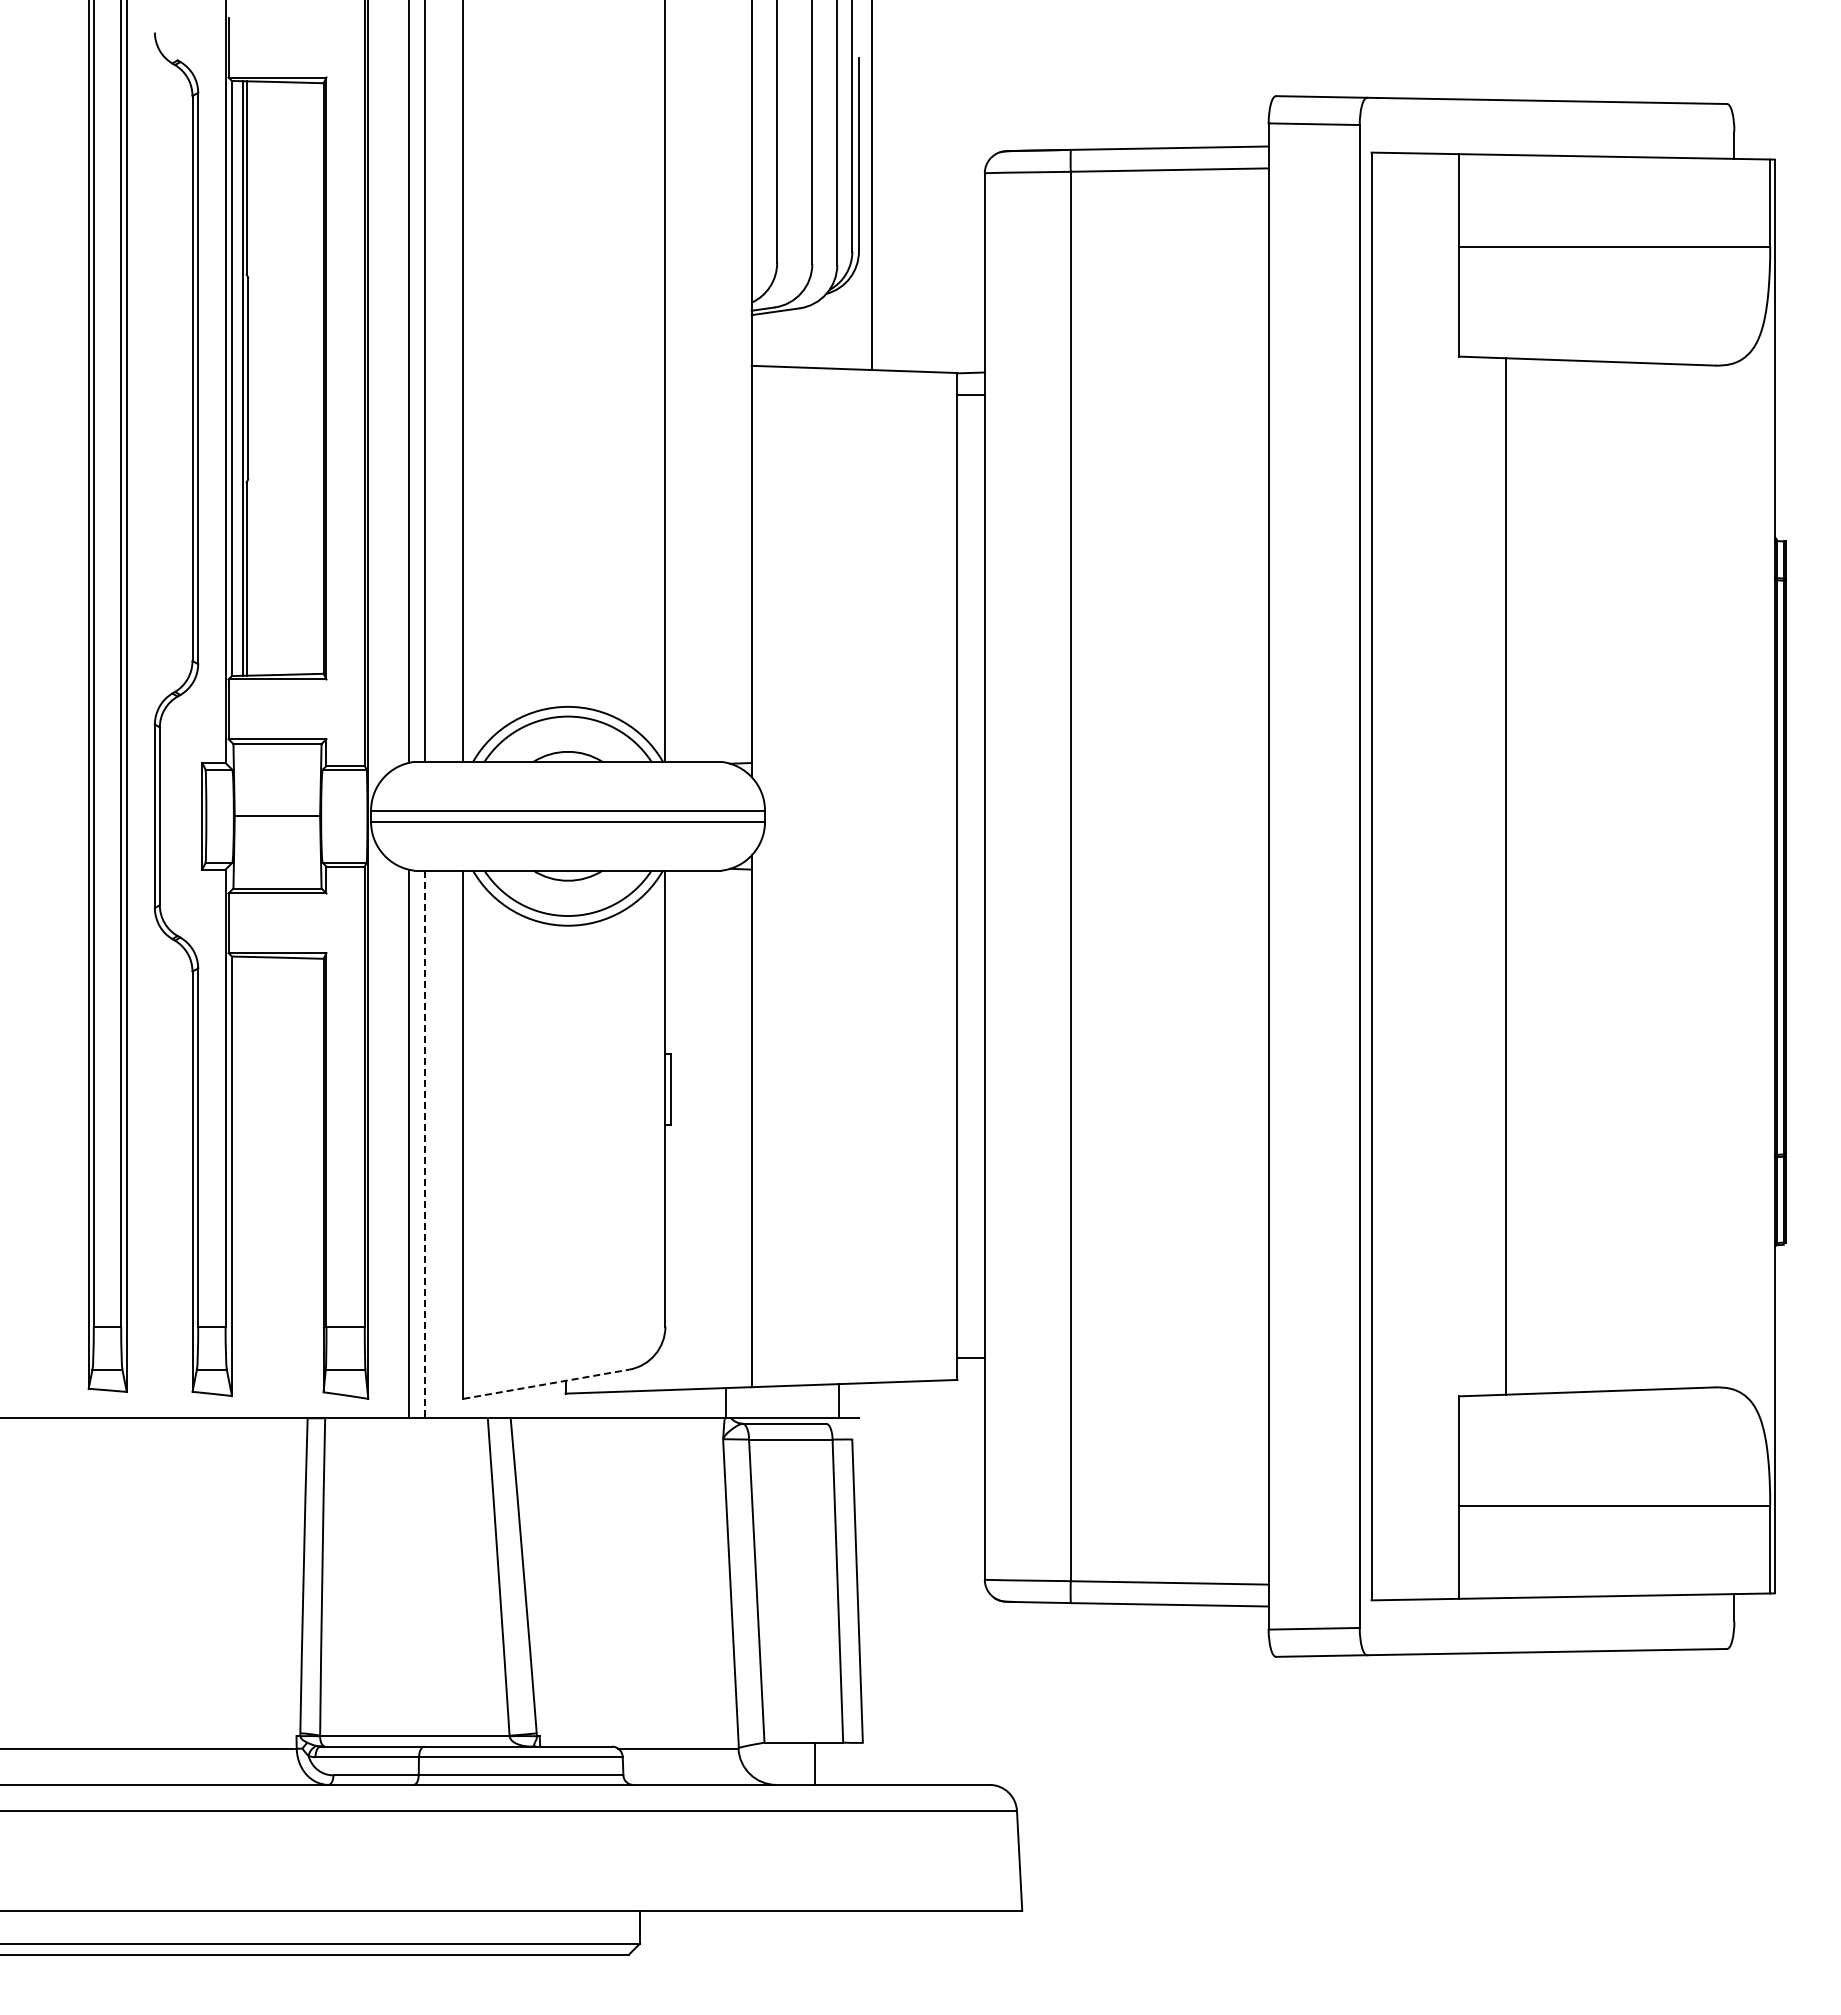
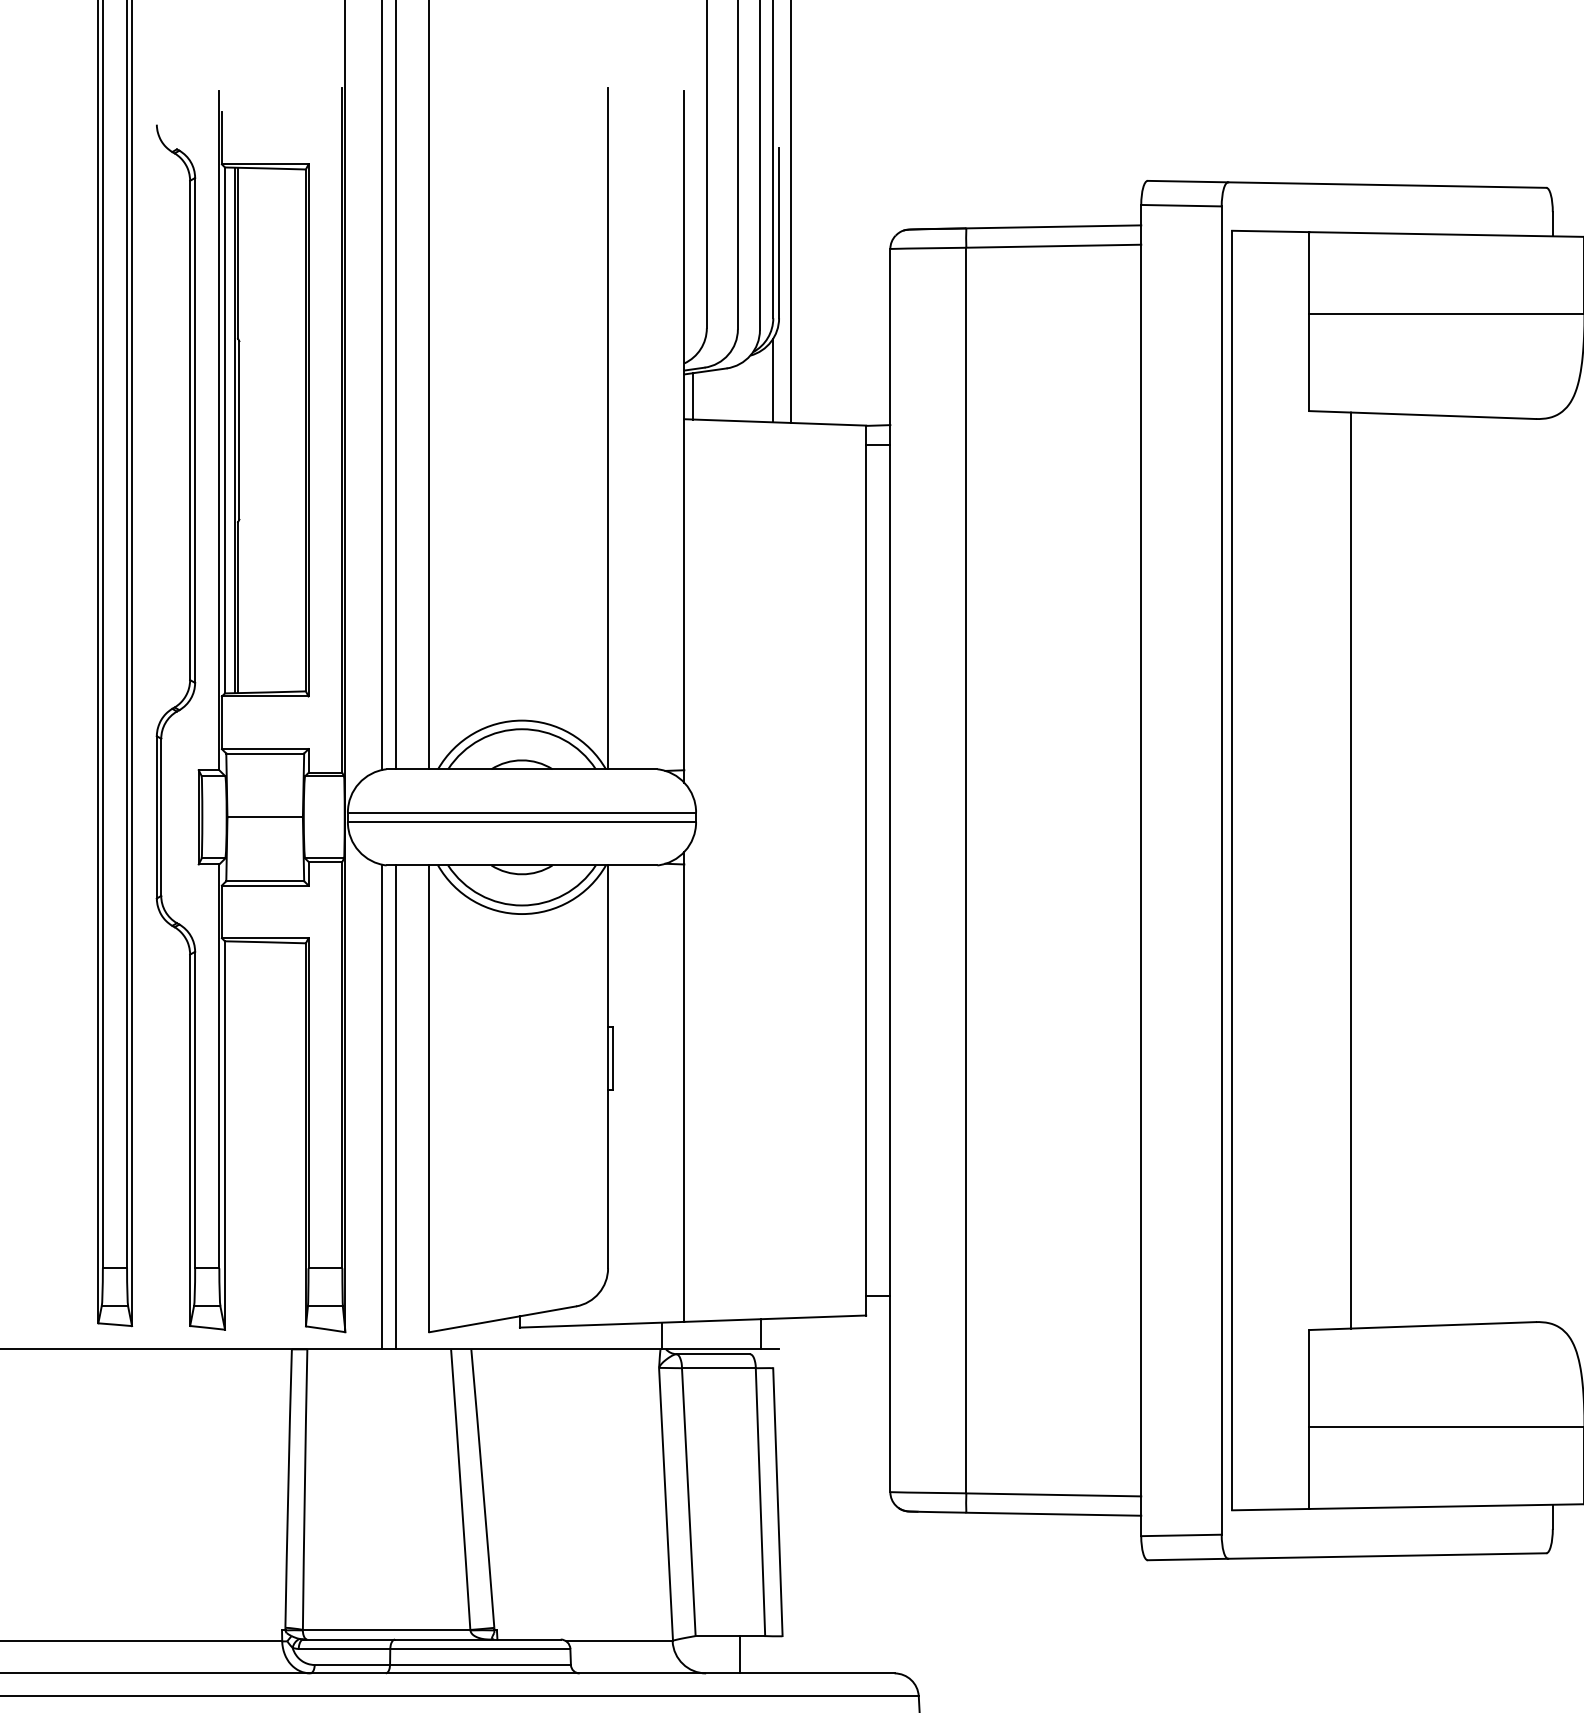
line: (852, 321) -> (773, 380), added
line: (761, 339) -> (692, 395), added
line: (424, 1144) -> (395, 1107), dashed -> solid
line: (546, 1384) -> (502, 1319), dashed -> solid

